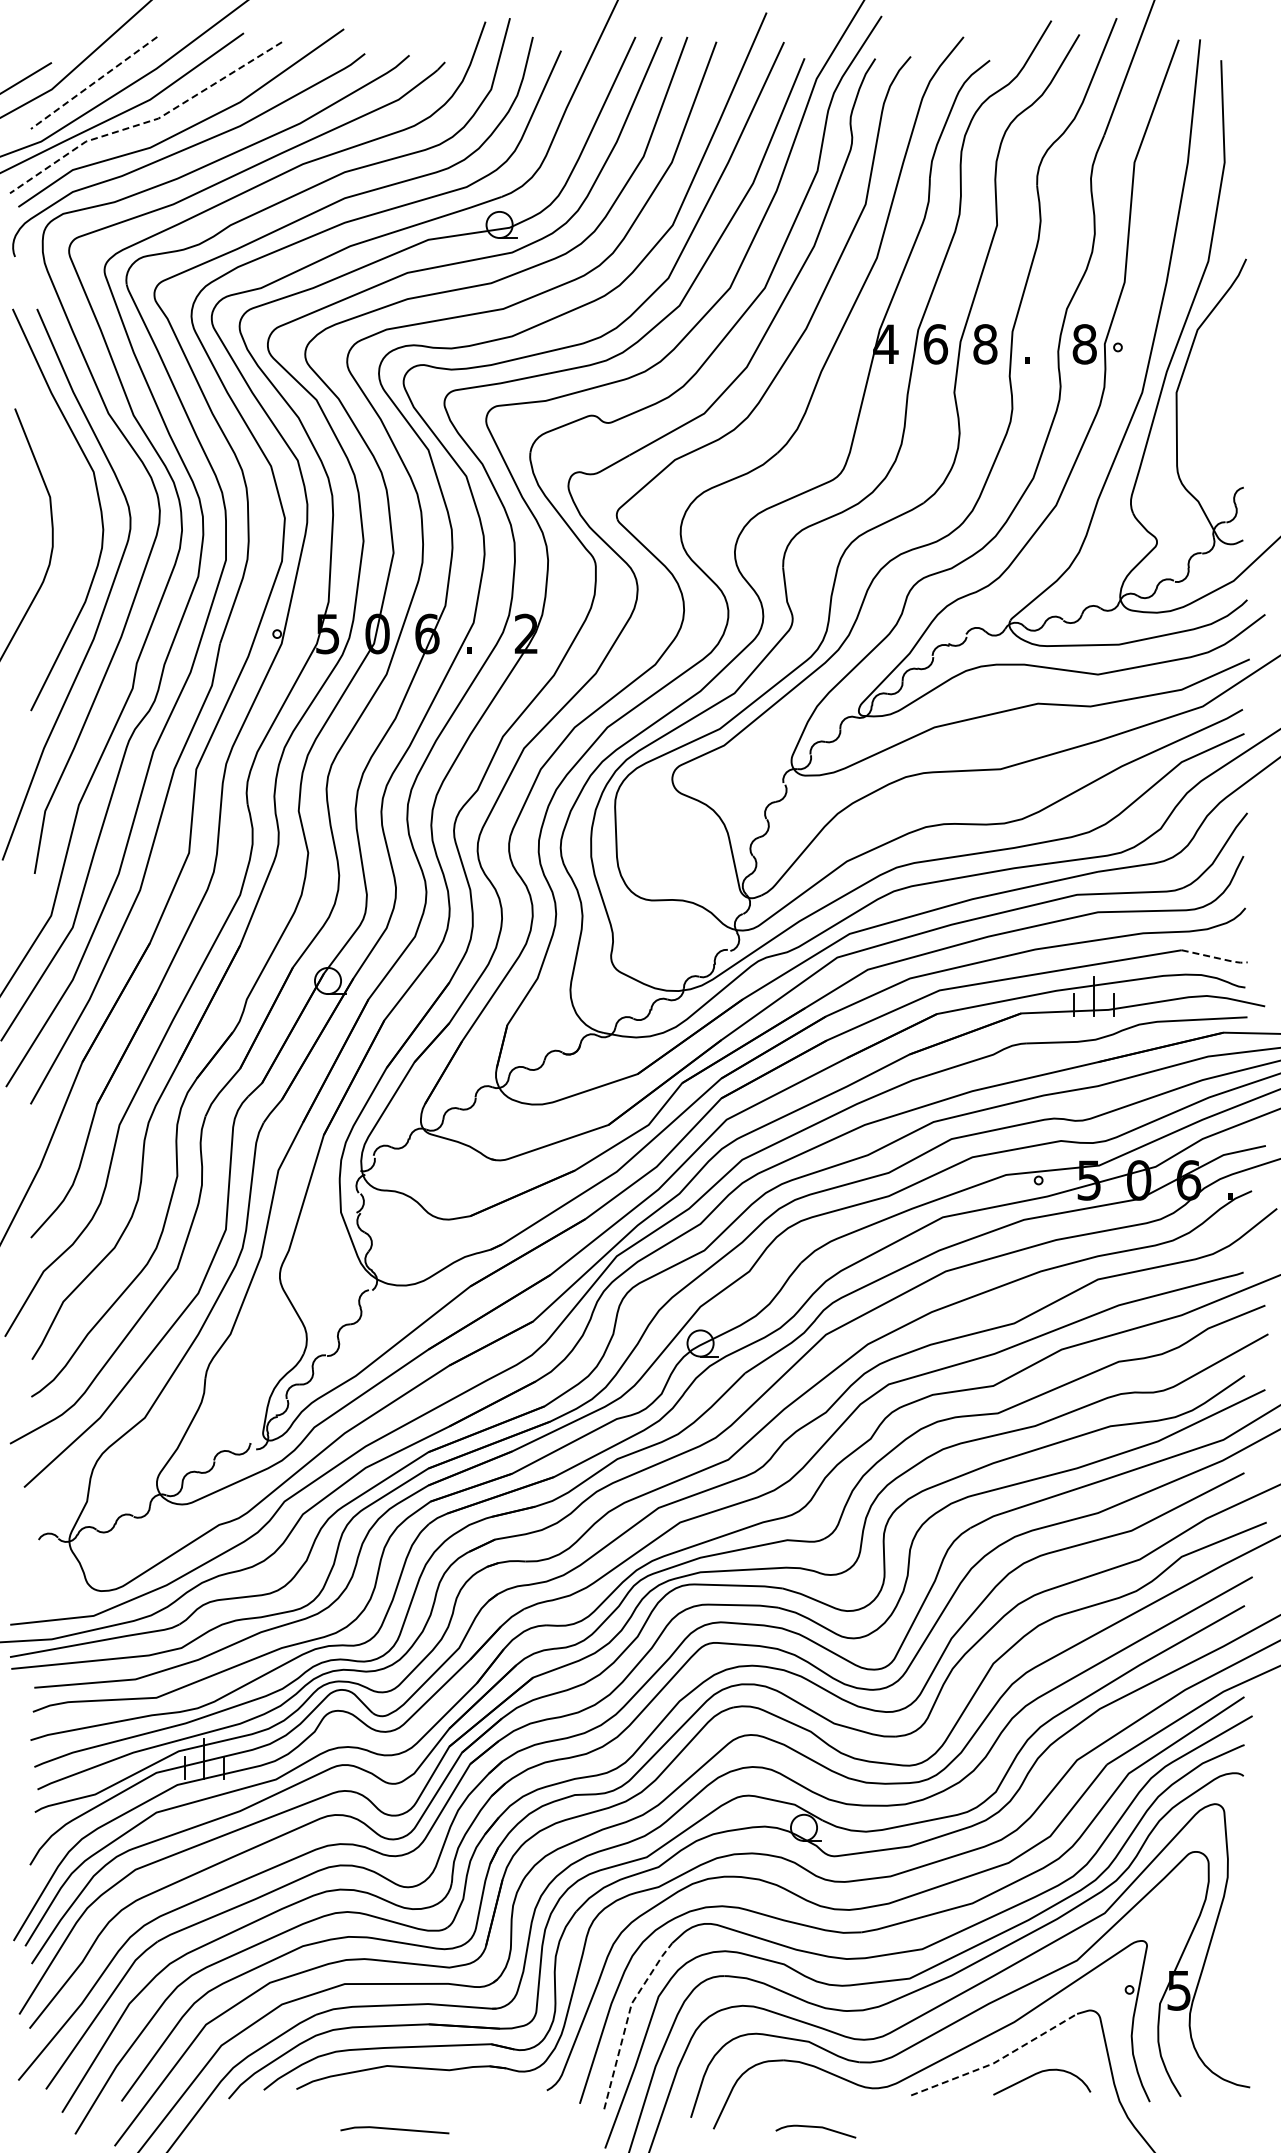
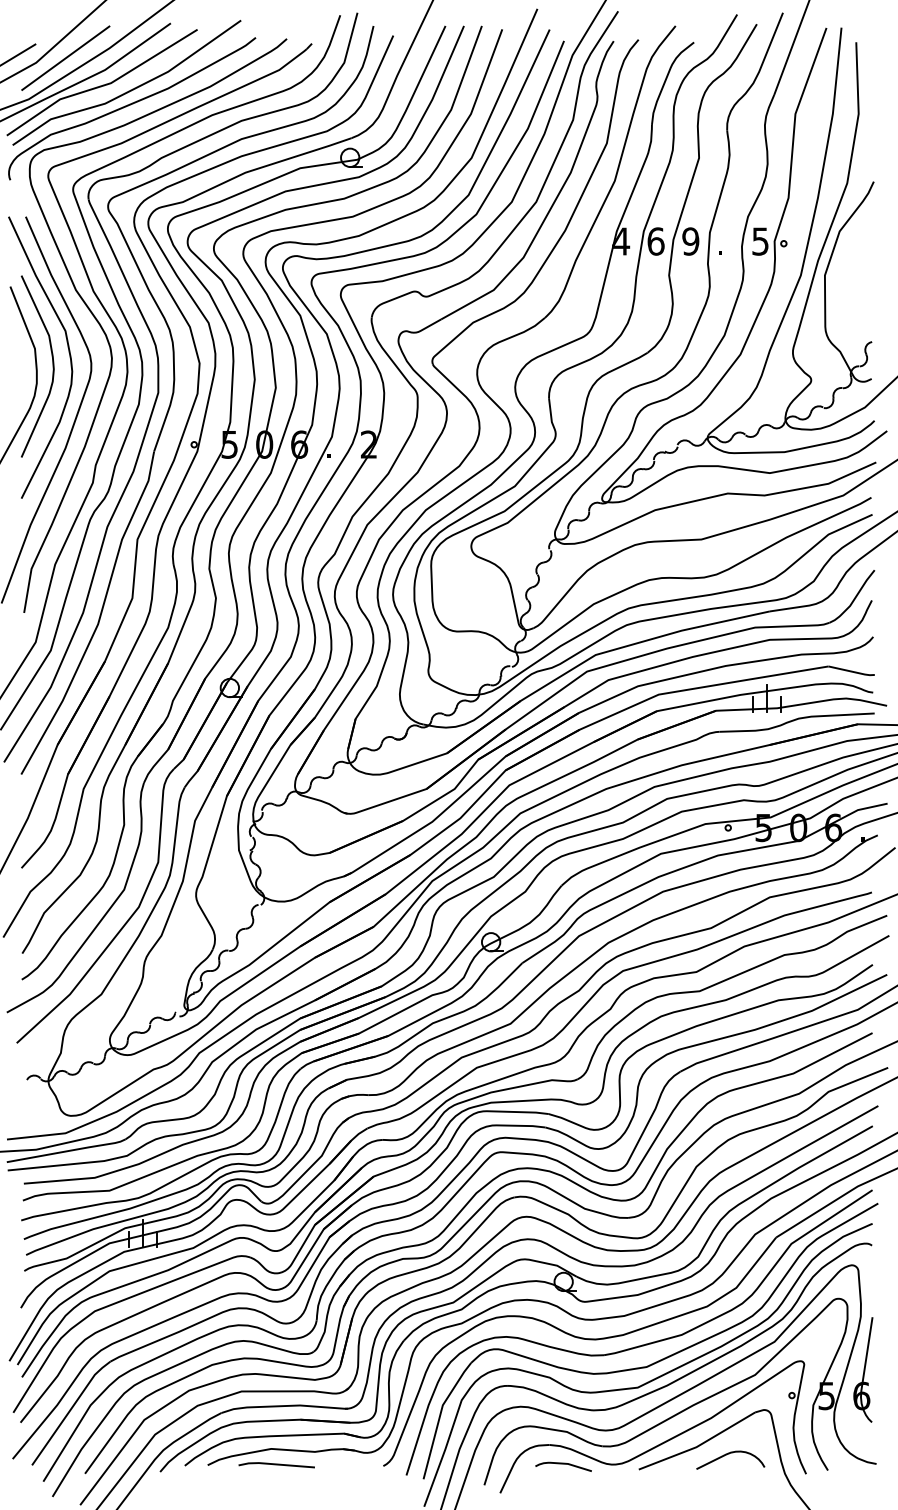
line: (93, 83) -> (65, 58), dashed -> solid
line: (147, 122) -> (103, 85), dashed -> solid
text: (985, 344) -> (690, 241), 8 -> 9
text: (1084, 344) -> (760, 241), 8 -> 5
curve: (75, 522) -> (52, 366), added
line: (1216, 957) -> (852, 671), dashed -> solid
part: (1231, 1953) -> (863, 1370), added
line: (627, 2020) -> (439, 1417), dashed -> solid
line: (996, 2061) -> (698, 1445), dashed -> solid
curve: (815, 2127) -> (563, 1464), moved
line: (394, 2129) -> (276, 1464), moved

